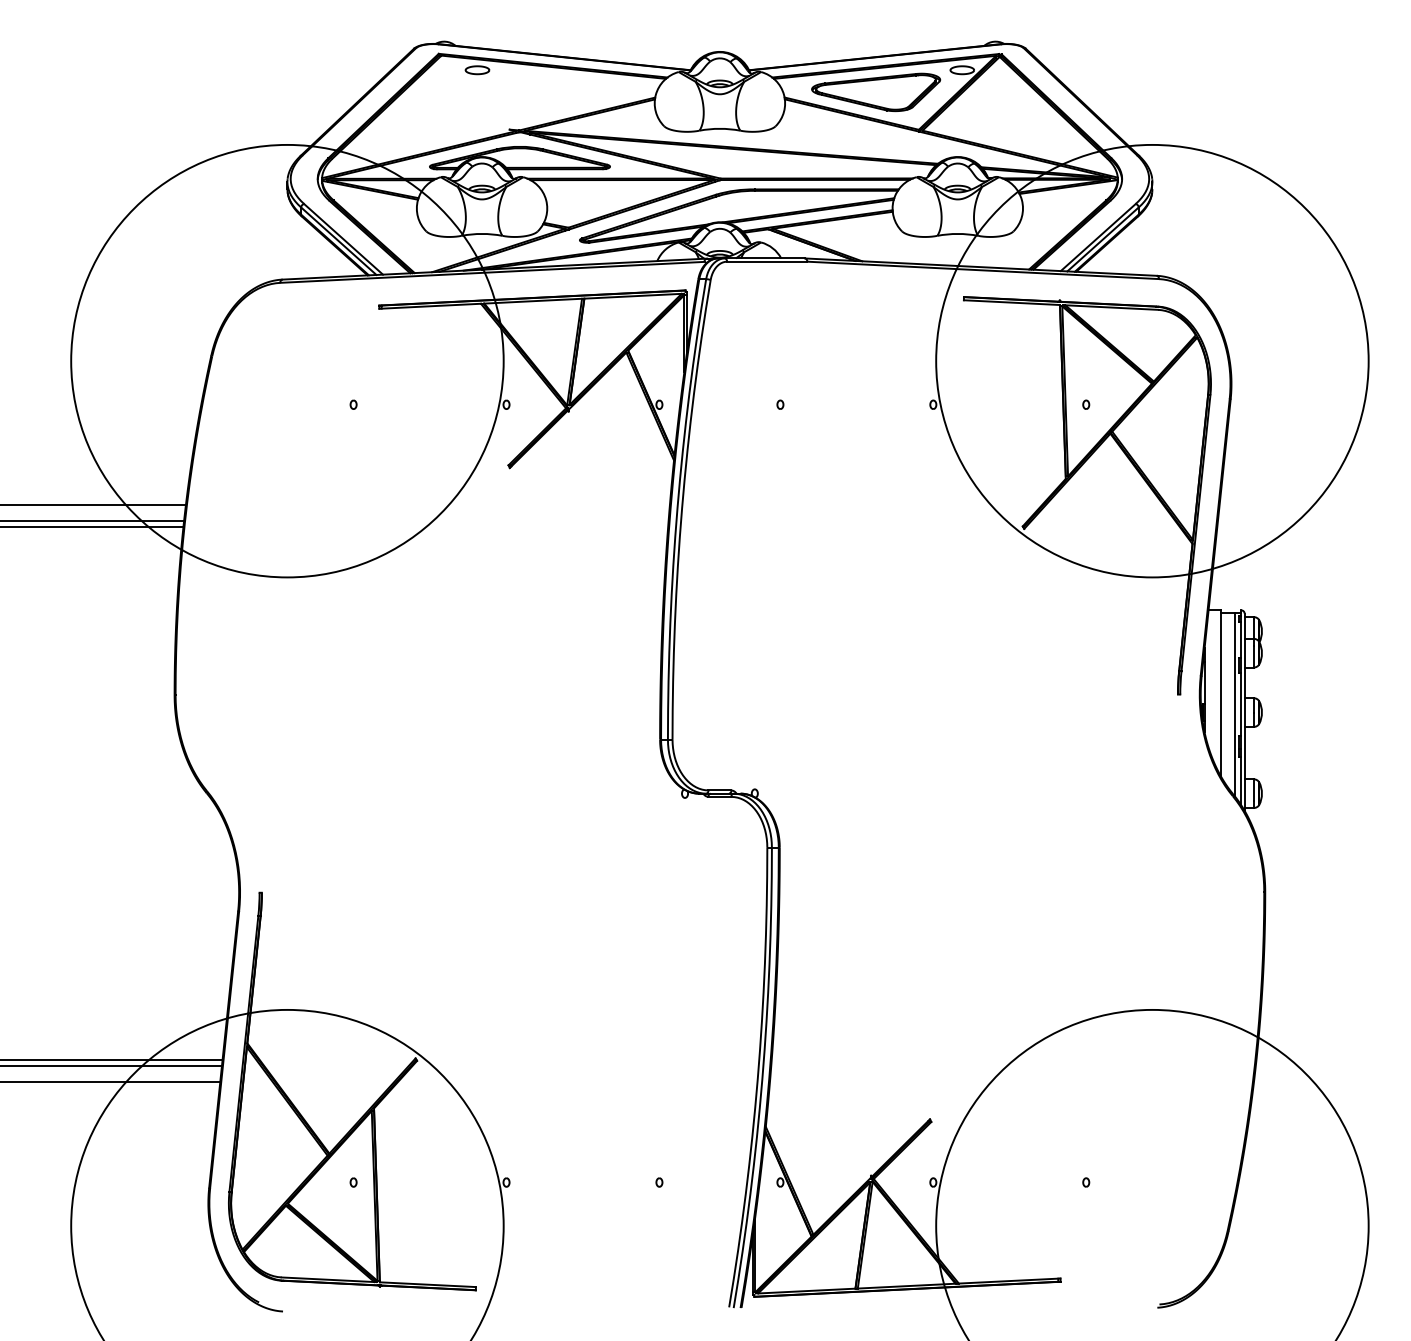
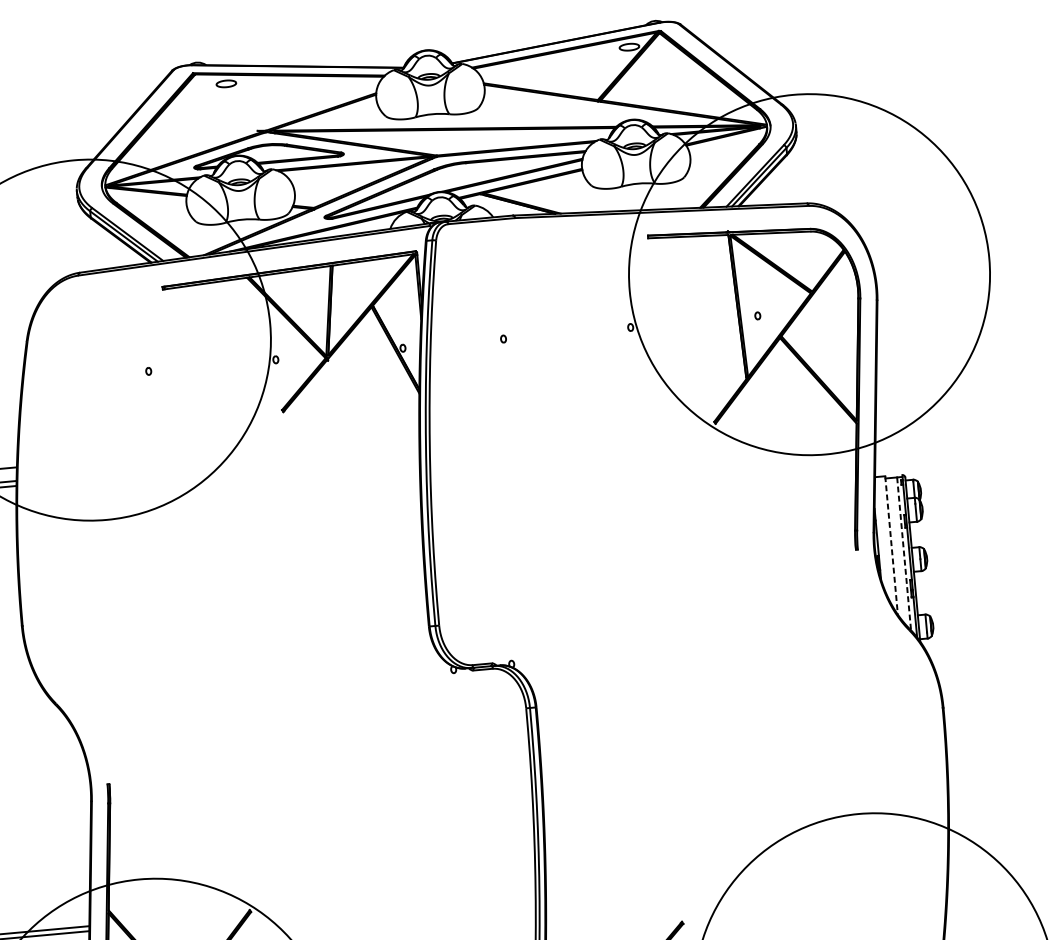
part: (876, 92) -> (559, 72), removed
line: (1220, 693) -> (891, 545), solid -> dashed
line: (1234, 704) -> (903, 553), solid -> dashed

